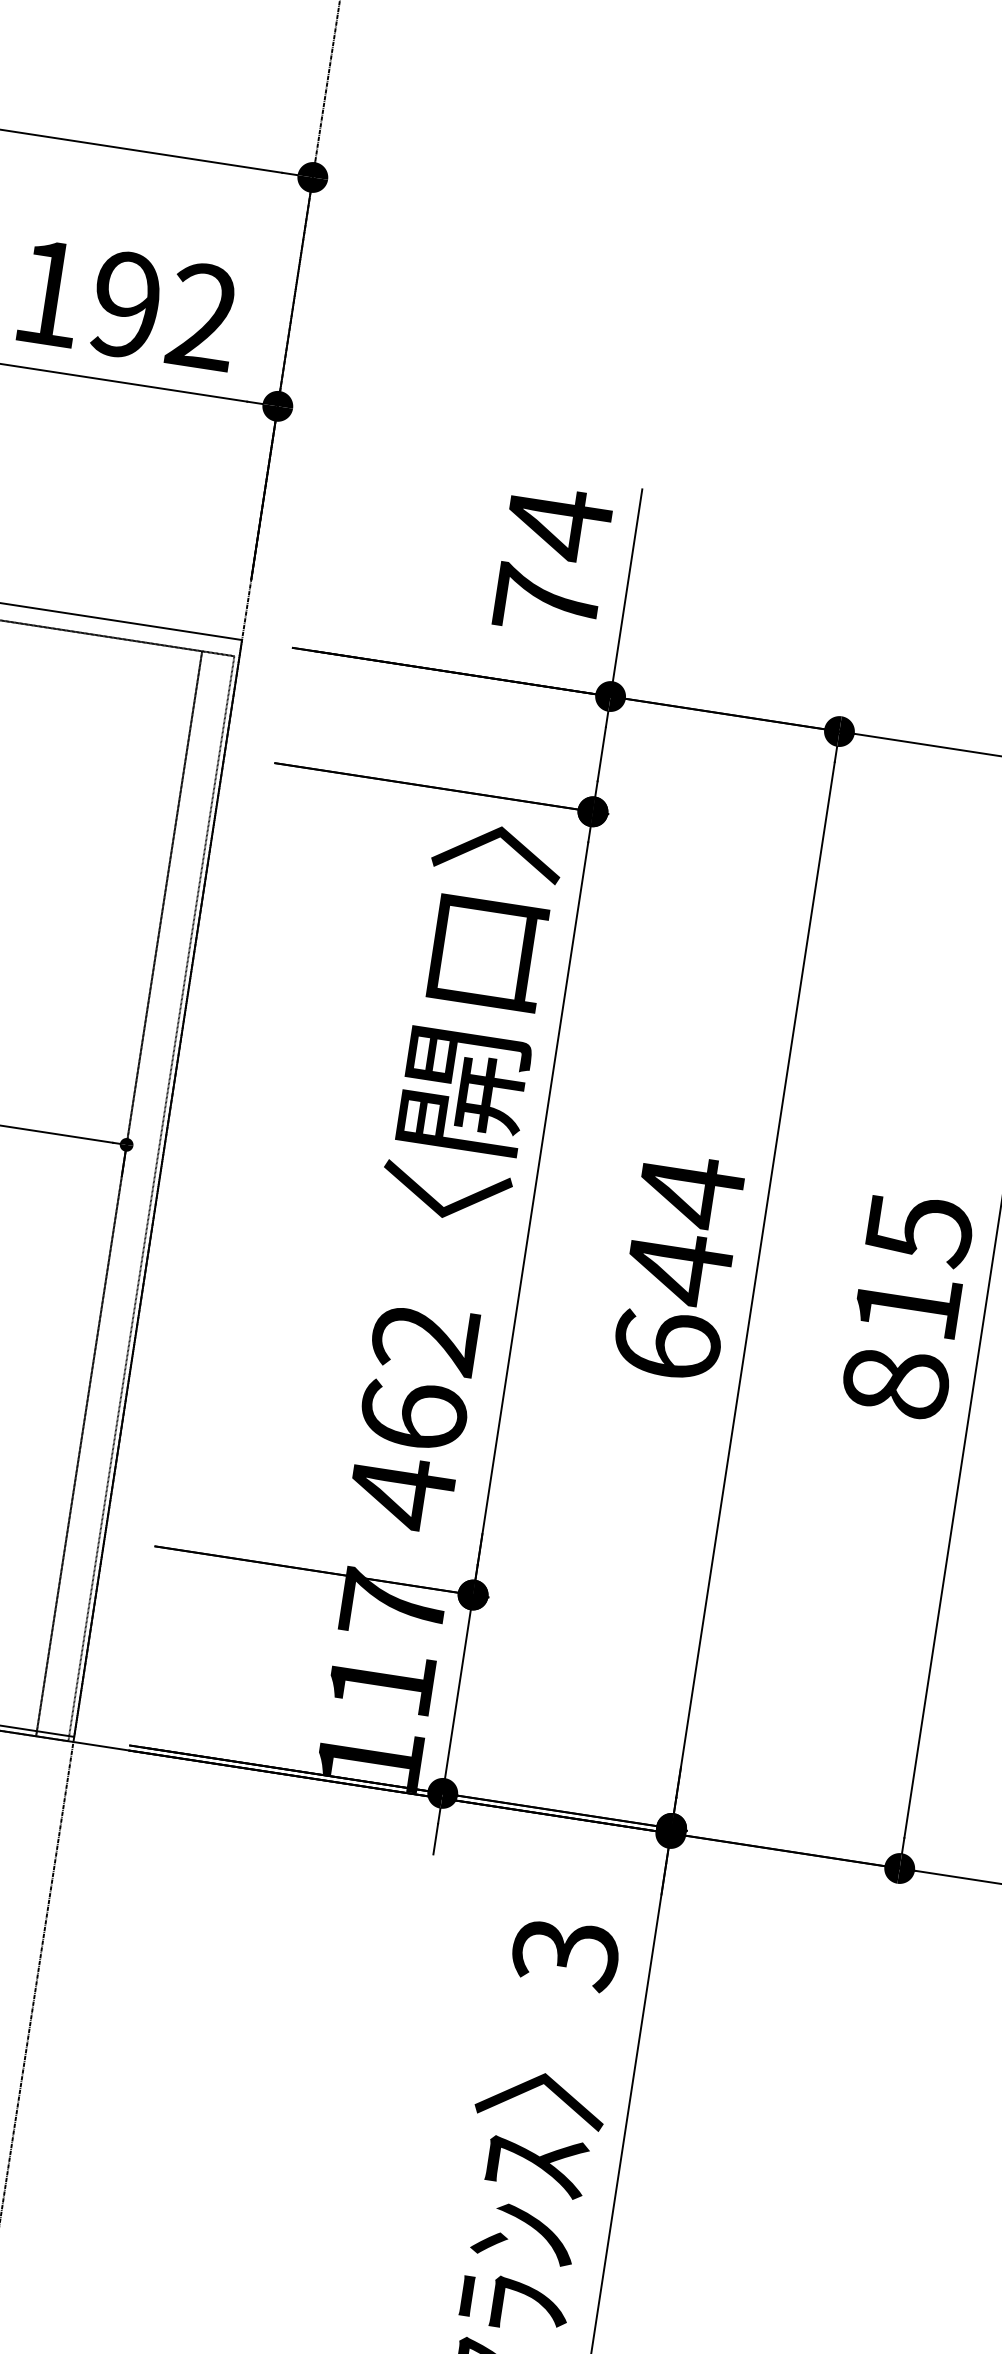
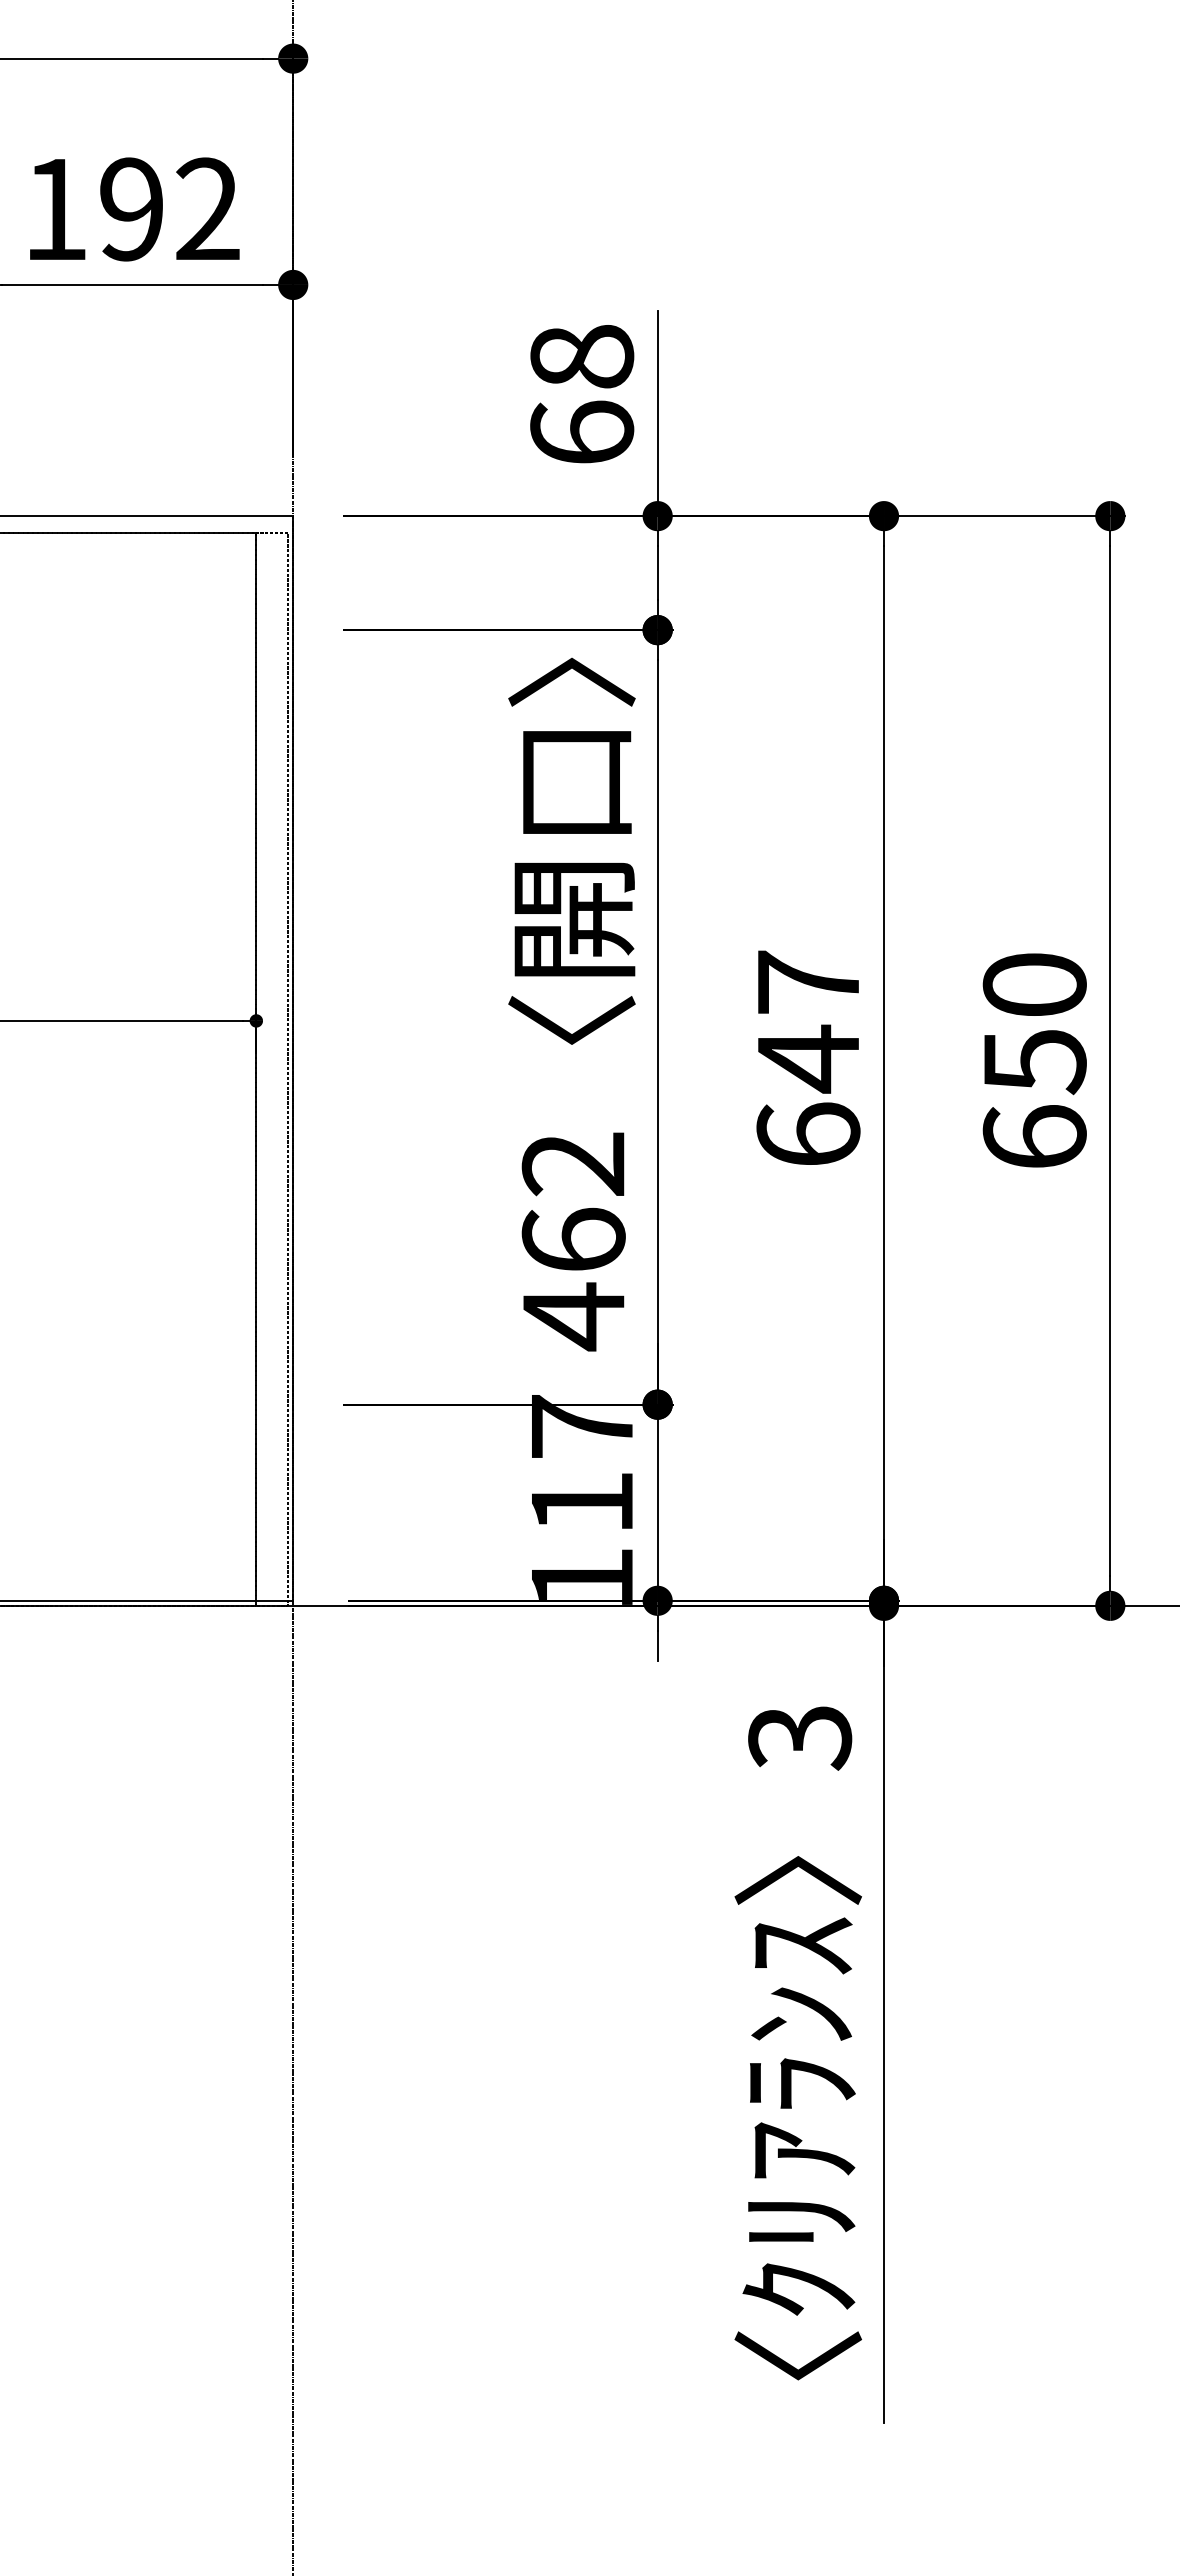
text: (553, 560) -> (582, 393), 74 -> 68
text: (690, 1191) -> (808, 982), 644 -> 647
text: (907, 1305) -> (1034, 1060), 815 -> 650

